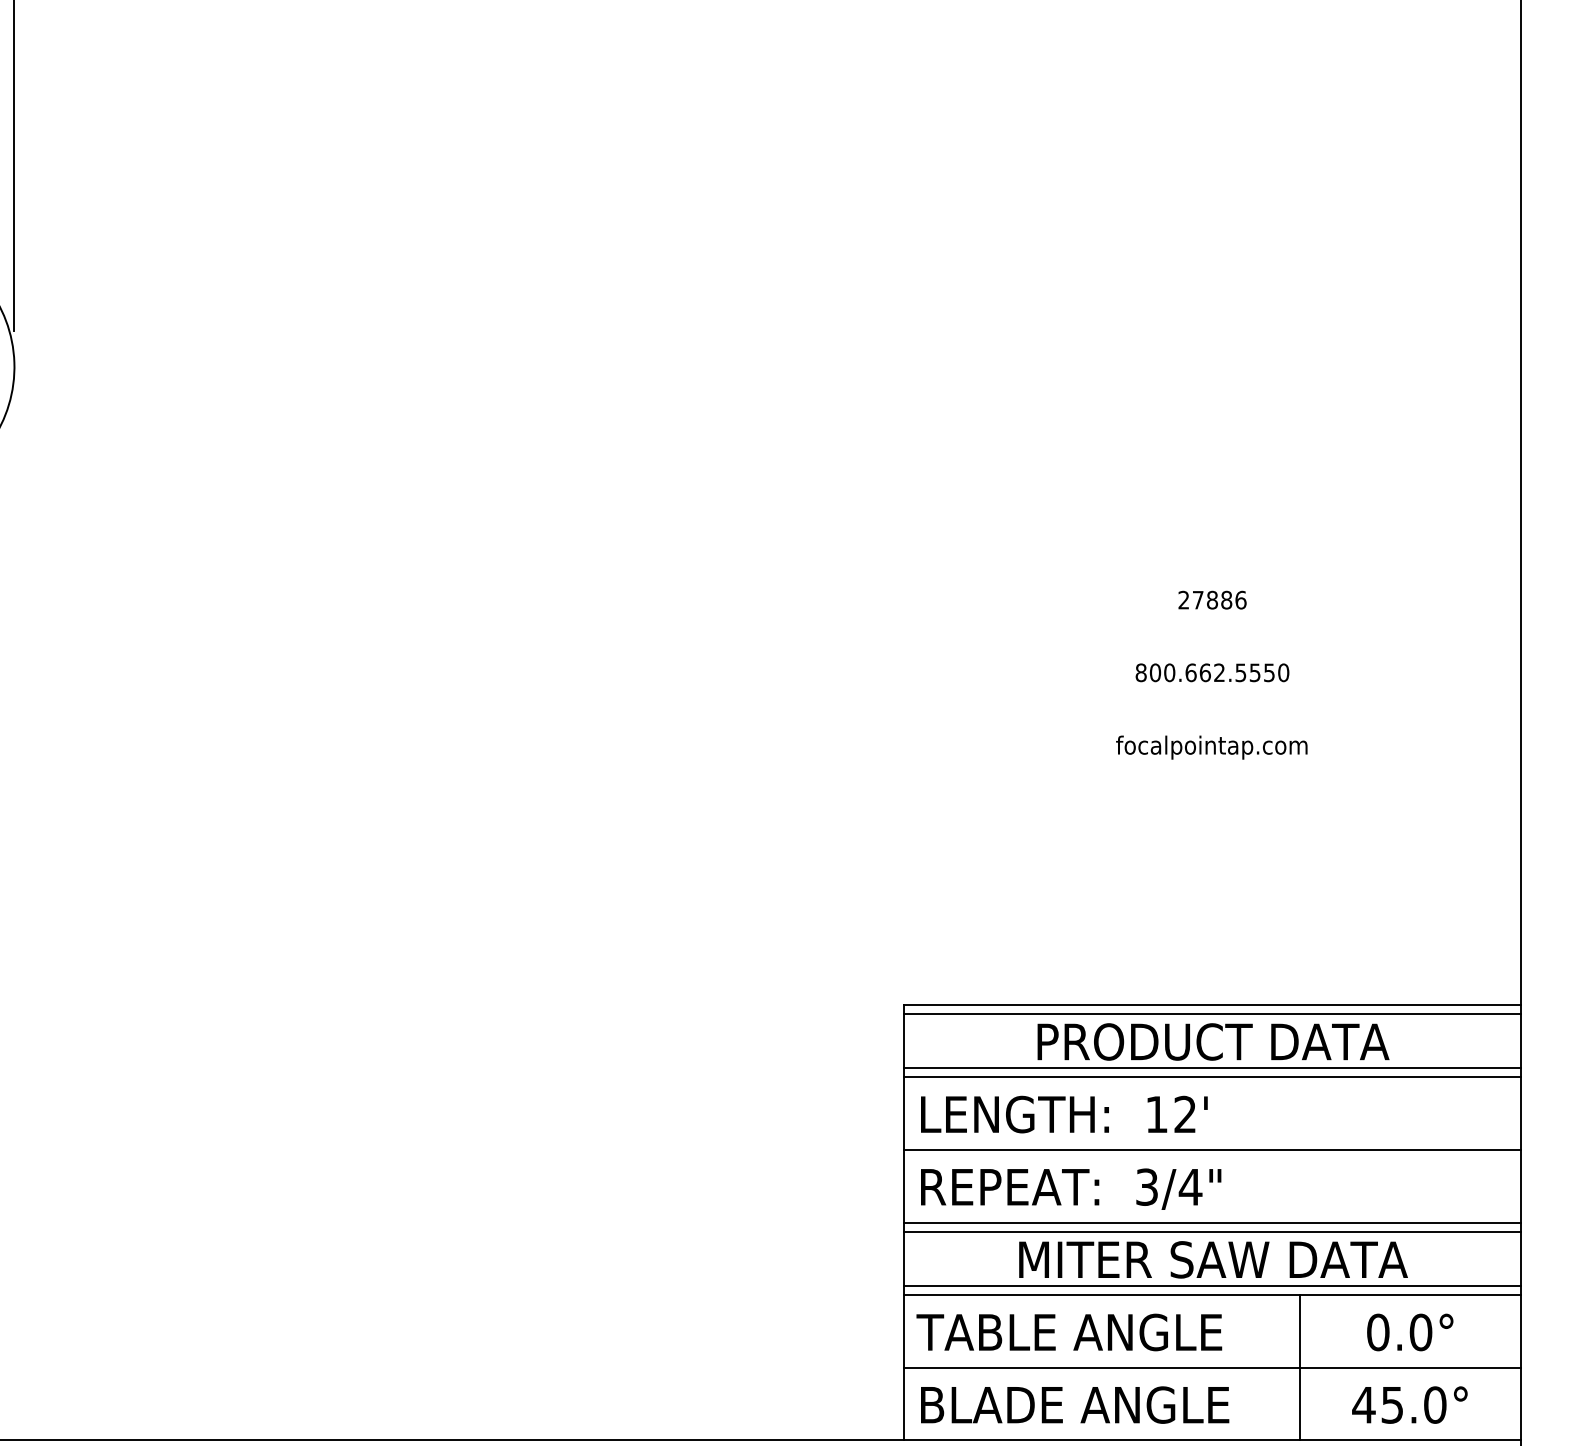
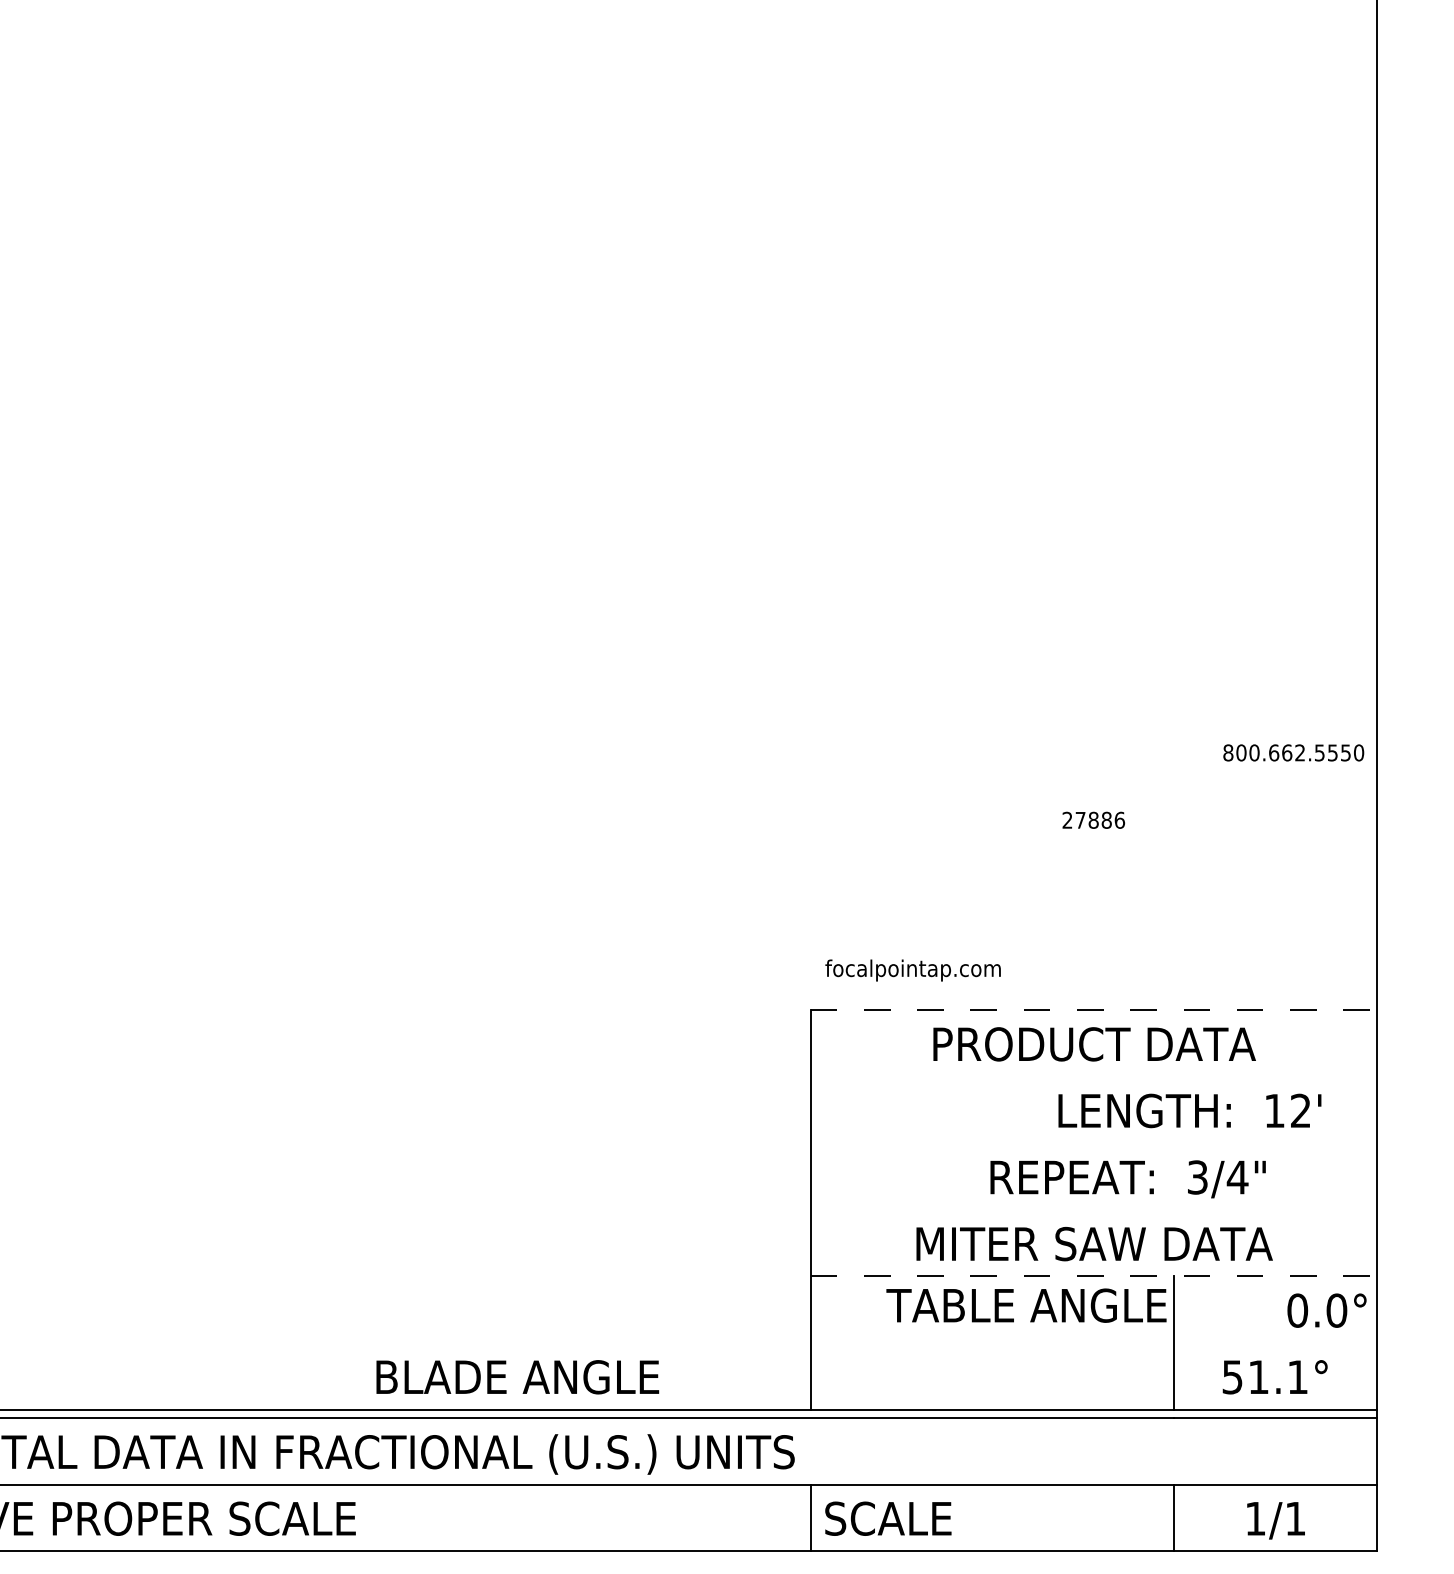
text: (1212, 599) -> (1093, 819), moved
text: (1212, 672) -> (1293, 752), moved
text: (1211, 747) -> (912, 970), moved
line: (1212, 1005) -> (1093, 1010), solid -> dashed
line: (1212, 1013) -> (1093, 1018), removed
line: (1212, 1068) -> (1093, 1068), removed
line: (1212, 1077) -> (1093, 1076), removed
text: (1063, 1114) -> (1189, 1110), moved
line: (1212, 1150) -> (1093, 1143), removed
text: (1070, 1189) -> (1127, 1179), moved
line: (1212, 1222) -> (1093, 1209), removed
line: (1212, 1231) -> (1093, 1218), removed
line: (1212, 1286) -> (1093, 1268), removed
line: (1212, 1295) -> (1093, 1276), solid -> dashed
text: (1069, 1332) -> (1026, 1305), moved
text: (1409, 1332) -> (1326, 1310), moved
line: (1212, 1368) -> (1093, 1343), removed
text: (1074, 1405) -> (517, 1377), moved
text: (1398, 1405) -> (1264, 1377), 45.0° -> 51.1°

